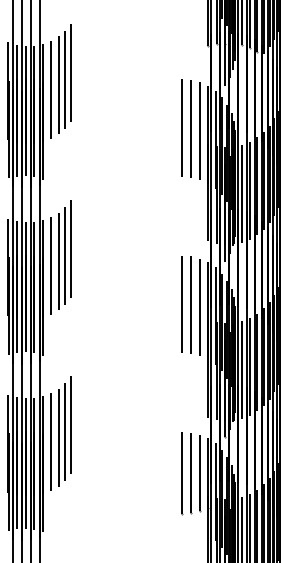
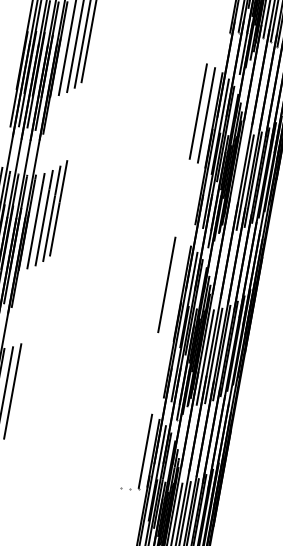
line: (182, 128) -> (189, 109), removed
line: (242, 193) -> (237, 184), removed
line: (182, 304) -> (158, 282), removed
line: (199, 307) -> (174, 288), removed
line: (71, 425) -> (27, 381), removed
line: (65, 432) -> (20, 387), removed
line: (182, 472) -> (128, 447), removed
line: (191, 472) -> (137, 449), removed

